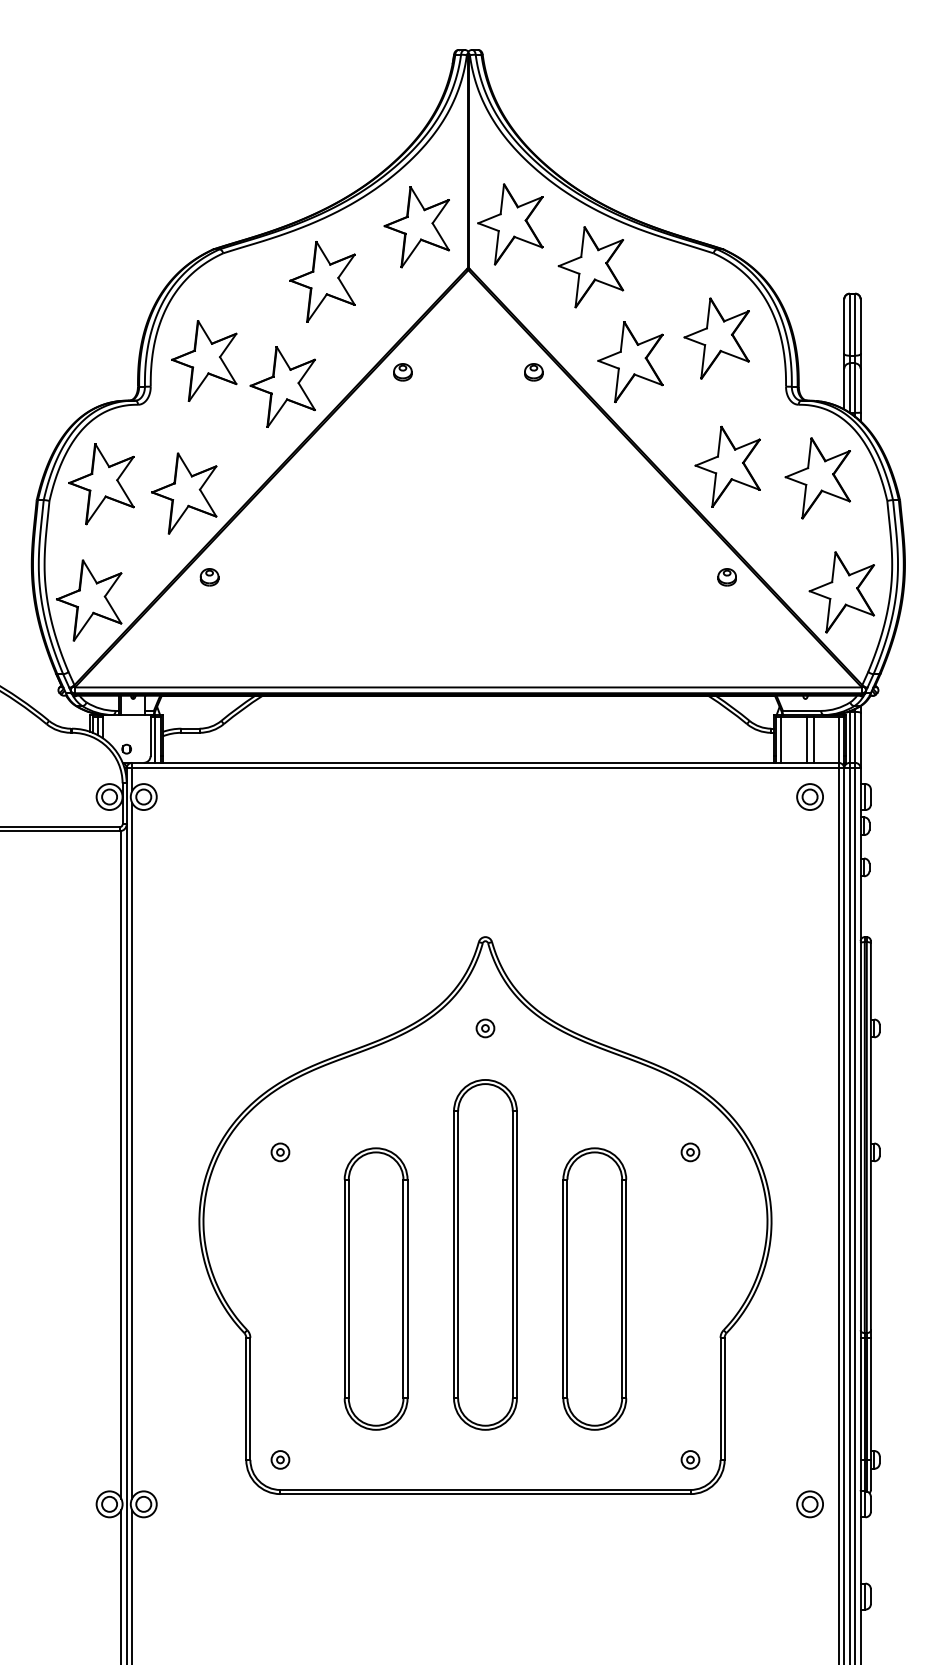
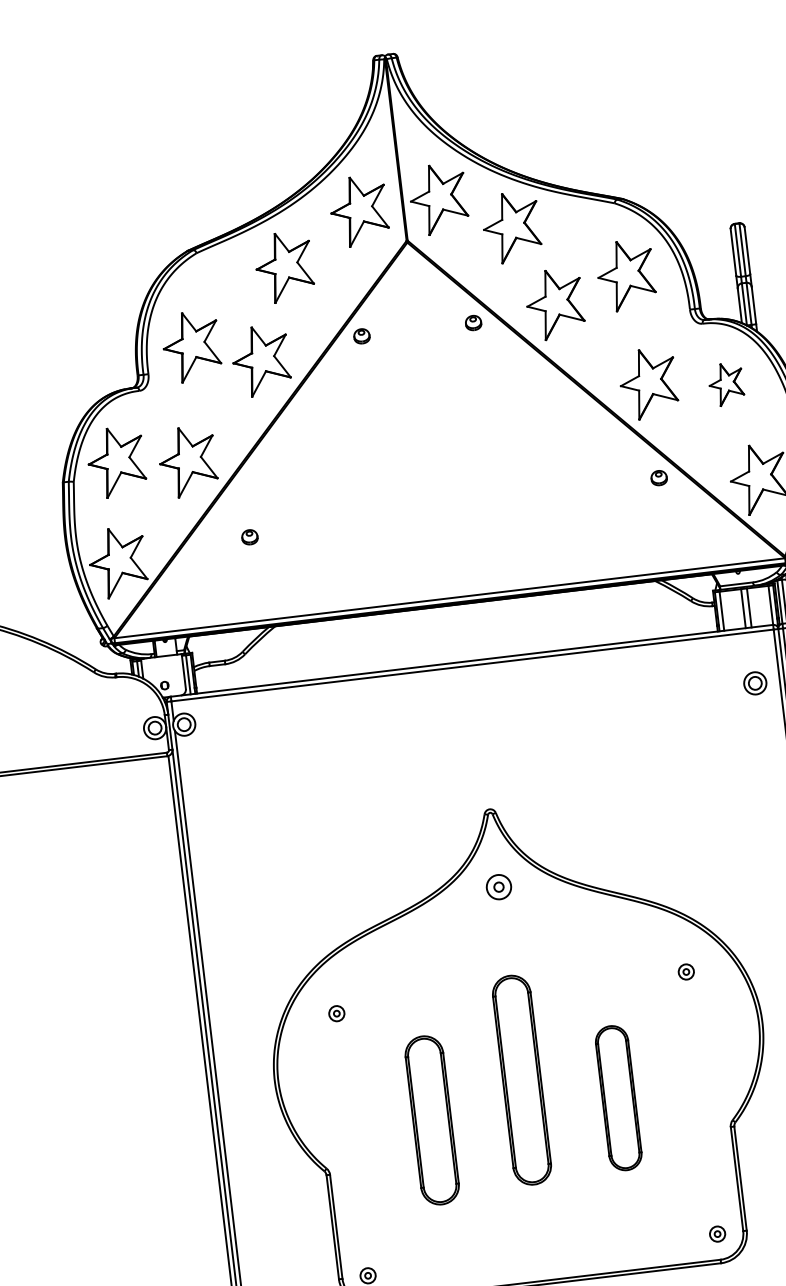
part: (817, 478) -> (726, 384), size x0.6
part: (209, 577) -> (249, 537), moved
part: (809, 796) -> (754, 682), moved
part: (485, 1028) -> (499, 887), size x1.6
part: (485, 1254) -> (521, 1079), size x0.7
part: (375, 1288) -> (431, 1120), size x0.7
part: (594, 1288) -> (618, 1097), size x0.6

